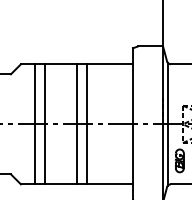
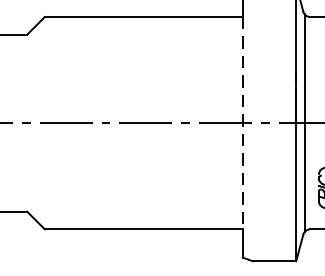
line: (34, 124) -> (68, 123), removed
line: (44, 124) -> (86, 123), removed
line: (76, 124) -> (143, 123), removed
line: (86, 124) -> (160, 123), removed
line: (133, 124) -> (243, 123), solid -> dashed

